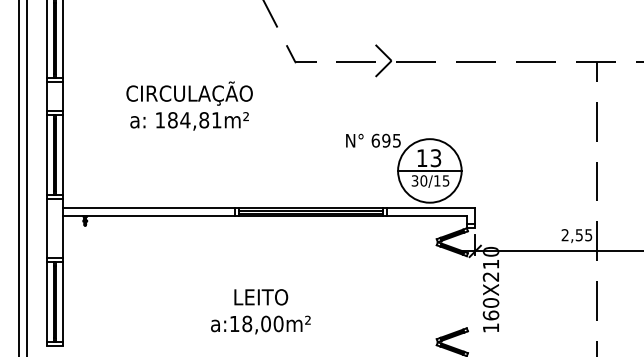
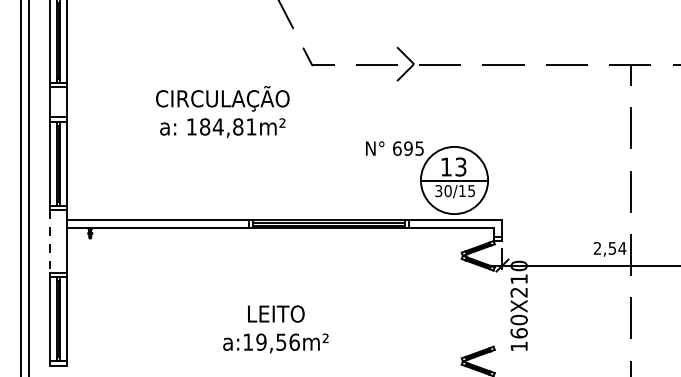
text: (189, 105) -> (222, 111), moved
line: (47, 228) -> (50, 241), solid -> dashed
text: (588, 235) -> (622, 248), 2,55 -> 2,54
text: (262, 323) -> (277, 341), a:18,00m² -> a:19,56m²

